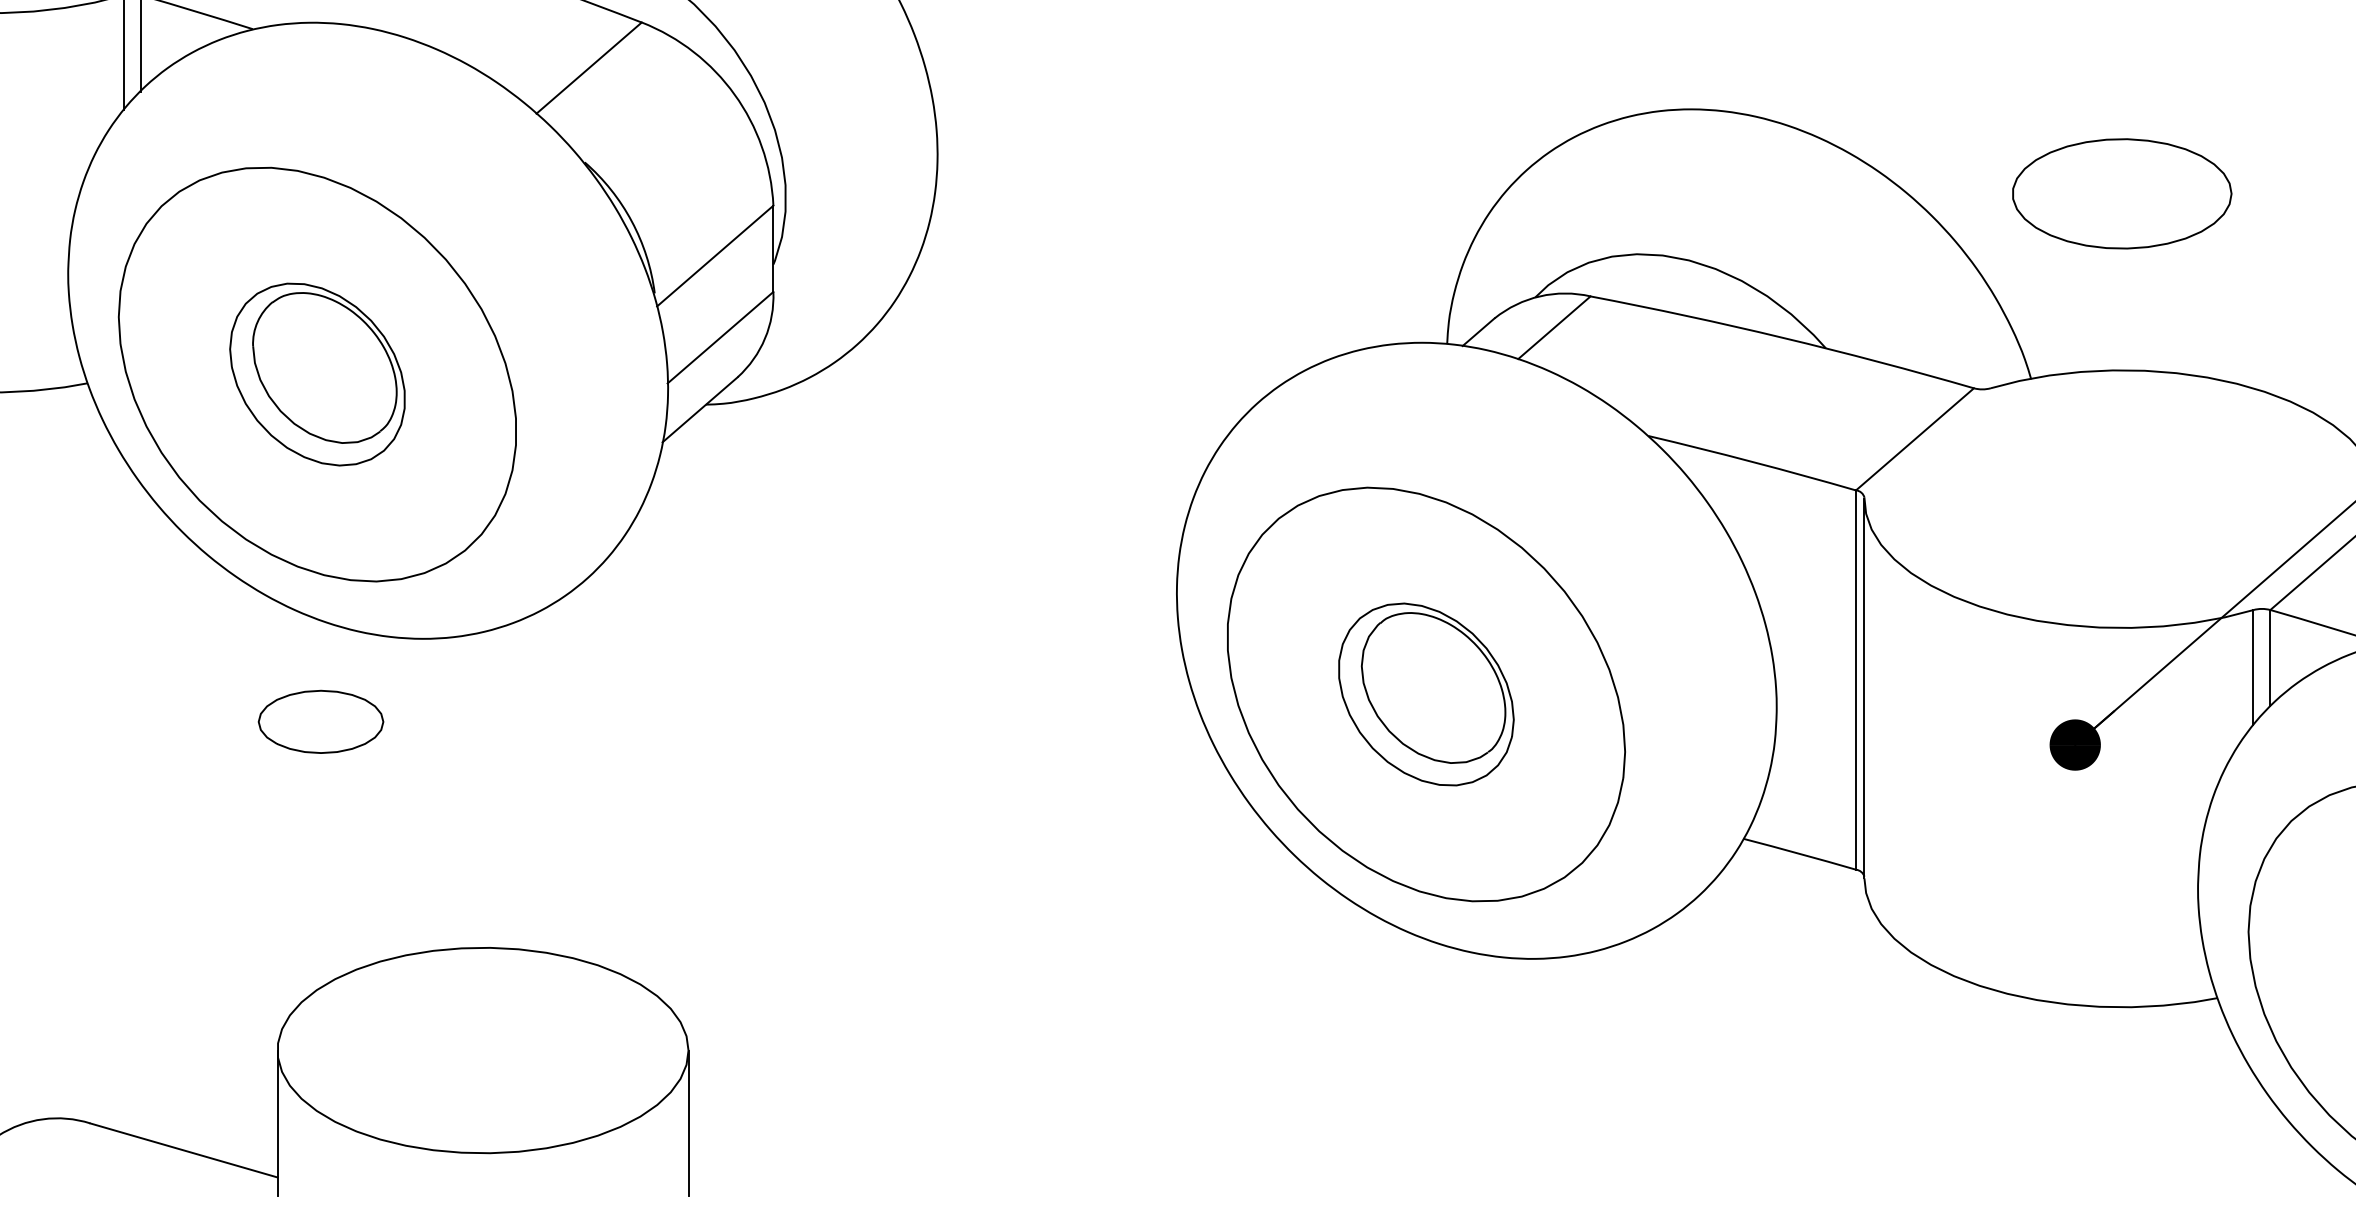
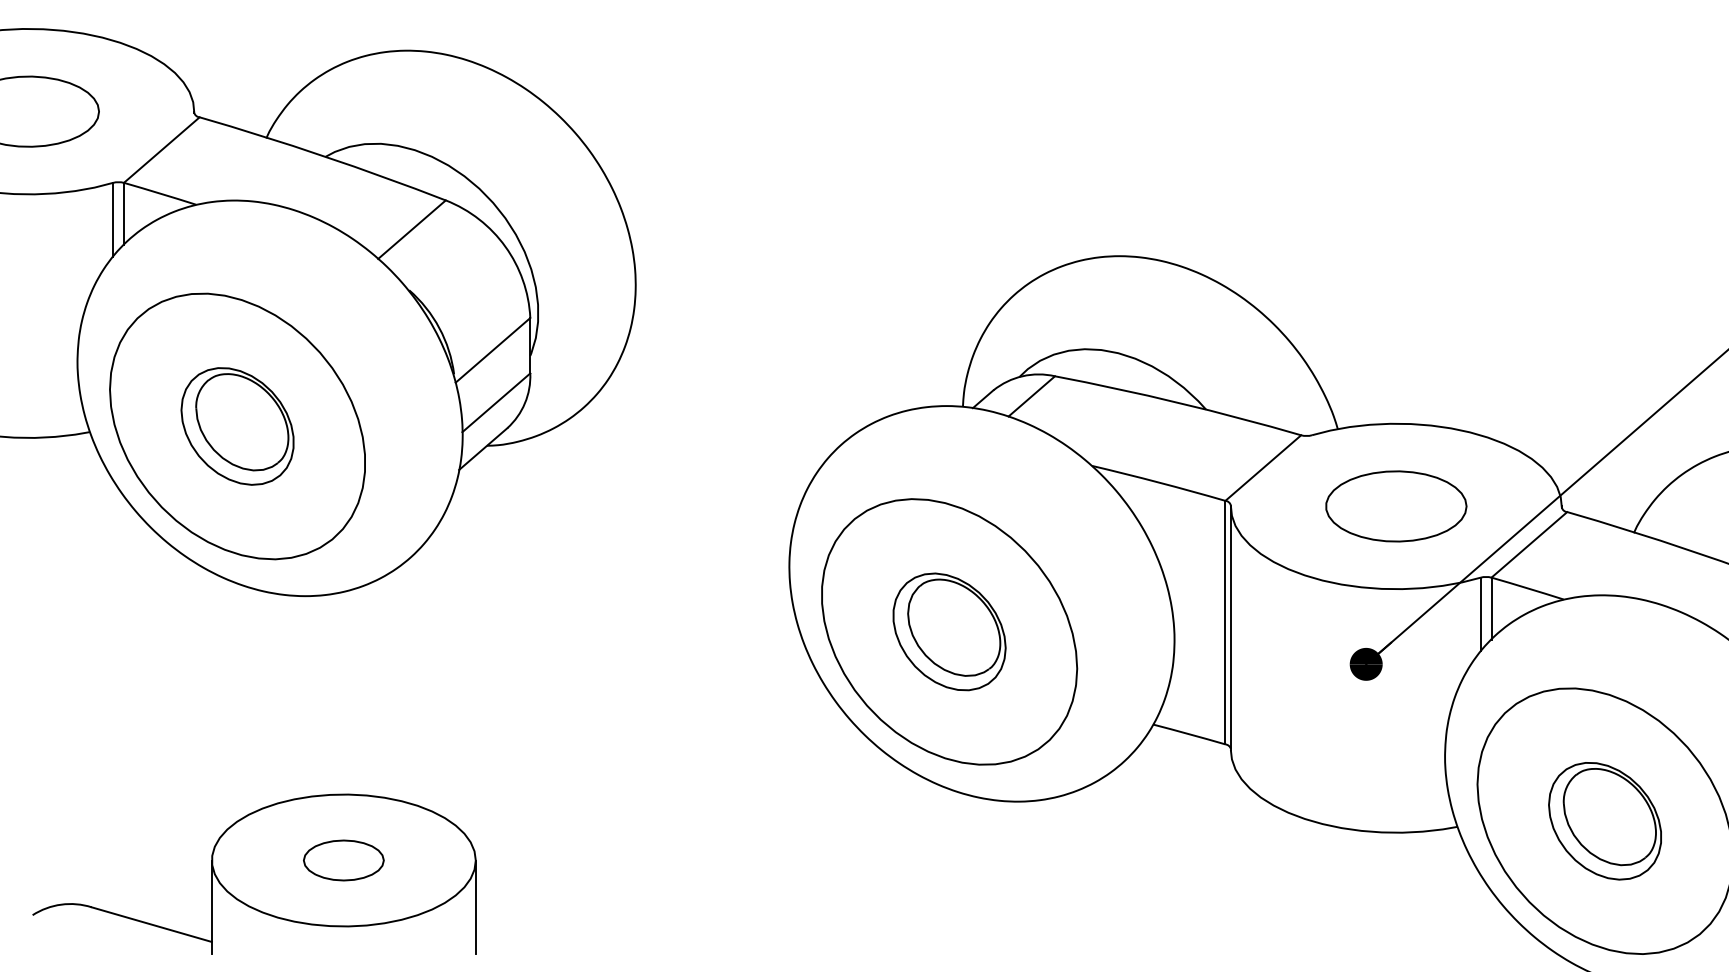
part: (2122, 193) -> (1396, 506), moved
part: (320, 721) -> (343, 860), moved

